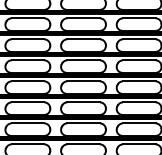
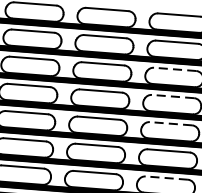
line: (138, 39) -> (174, 69), solid -> dashed
line: (138, 60) -> (172, 96), solid -> dashed
line: (138, 81) -> (169, 123), solid -> dashed
line: (138, 123) -> (165, 178), solid -> dashed

